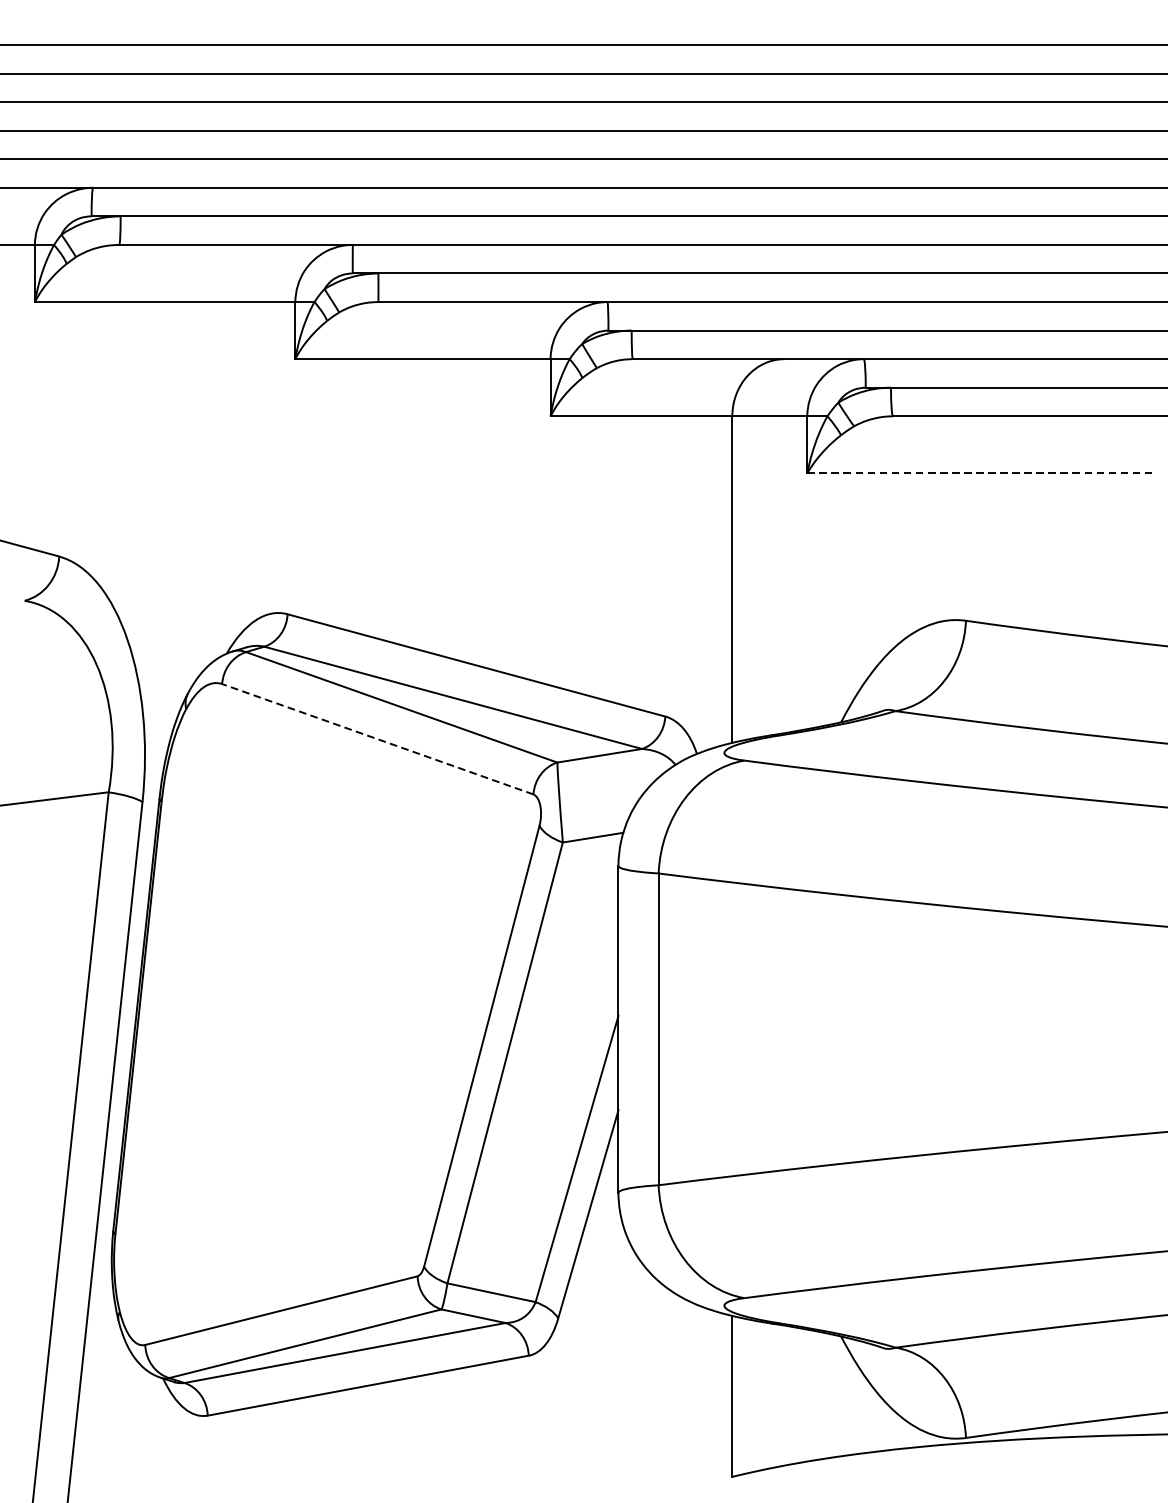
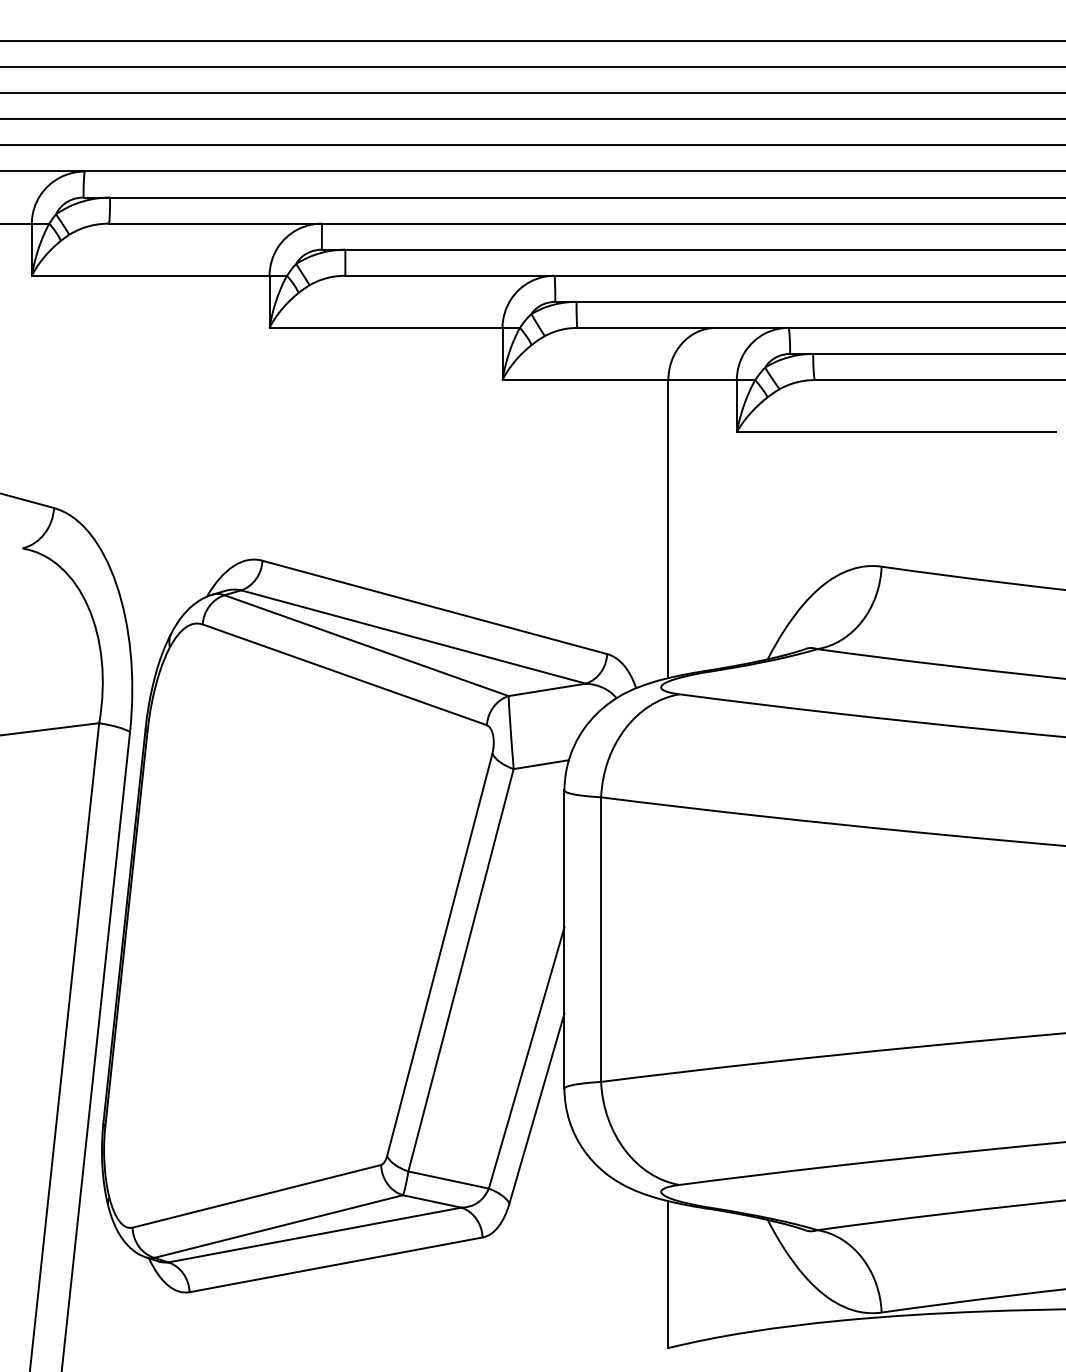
line: (982, 473) -> (896, 432), dashed -> solid
line: (377, 738) -> (344, 674), dashed -> solid

